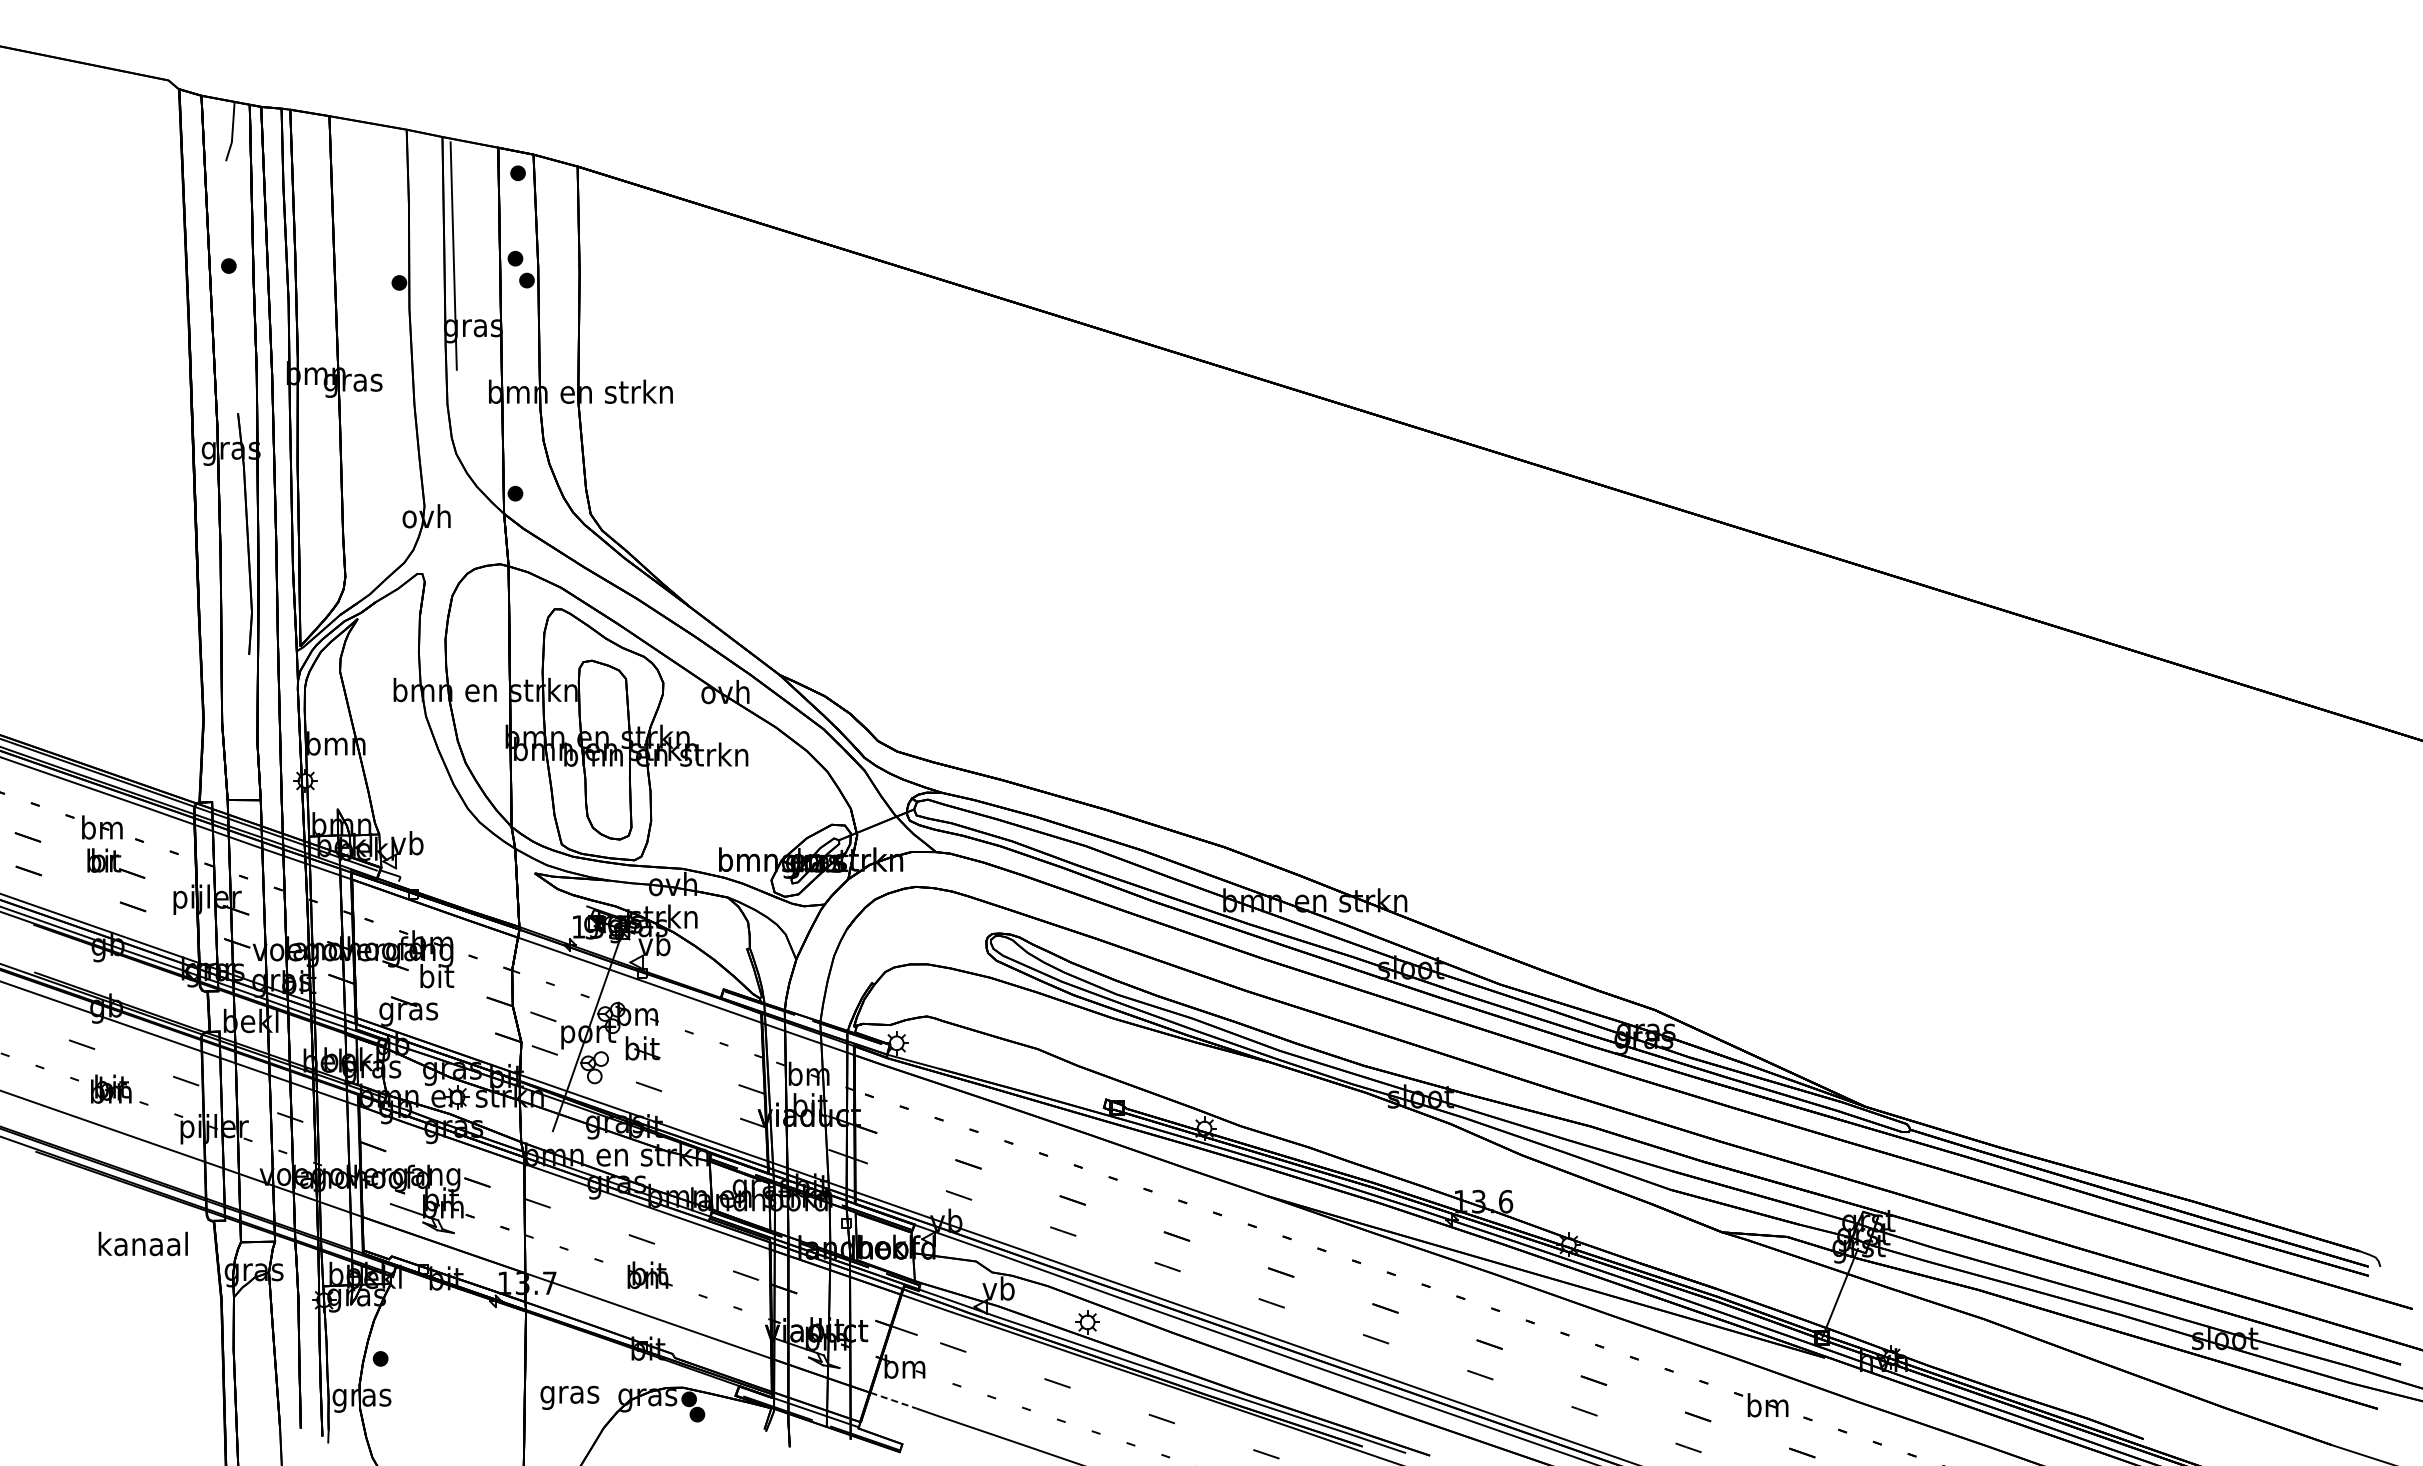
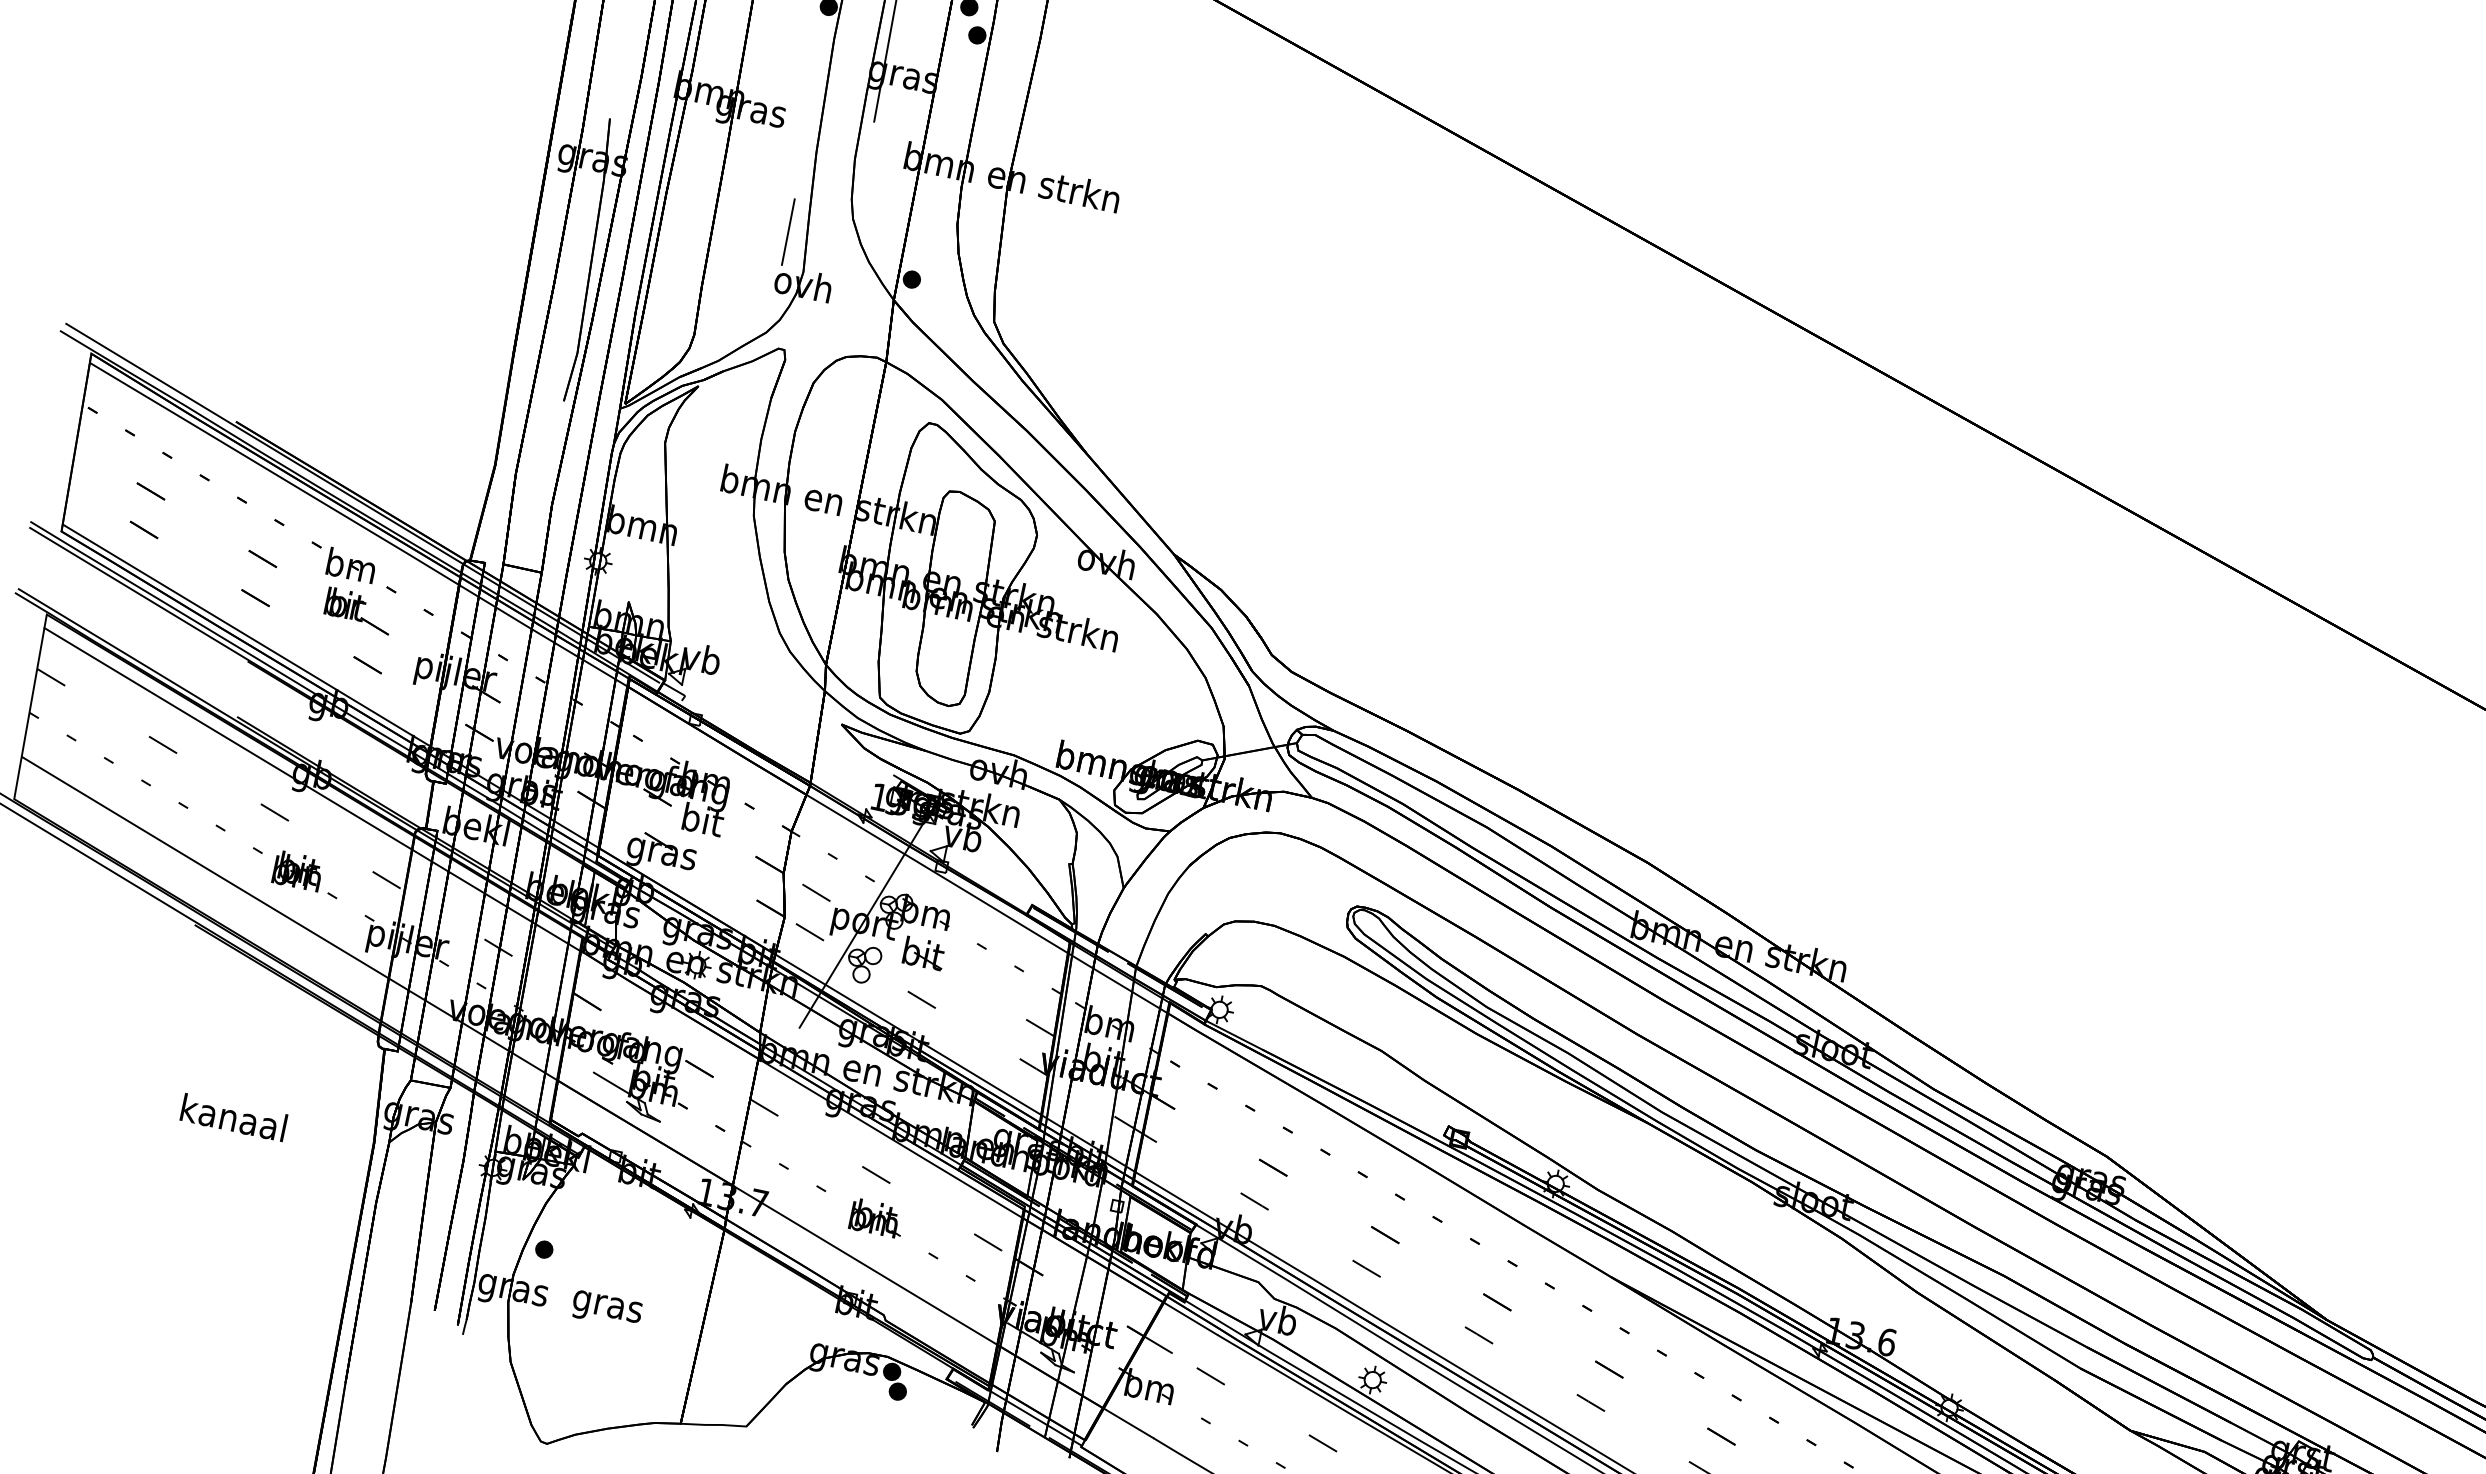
line: (404, 475) -> (787, 231), added
text: (142, 1243) -> (233, 1116), moved
text: (569, 1397) -> (606, 1309), moved
line: (894, 1400) -> (1129, 1423), dashed -> solid

